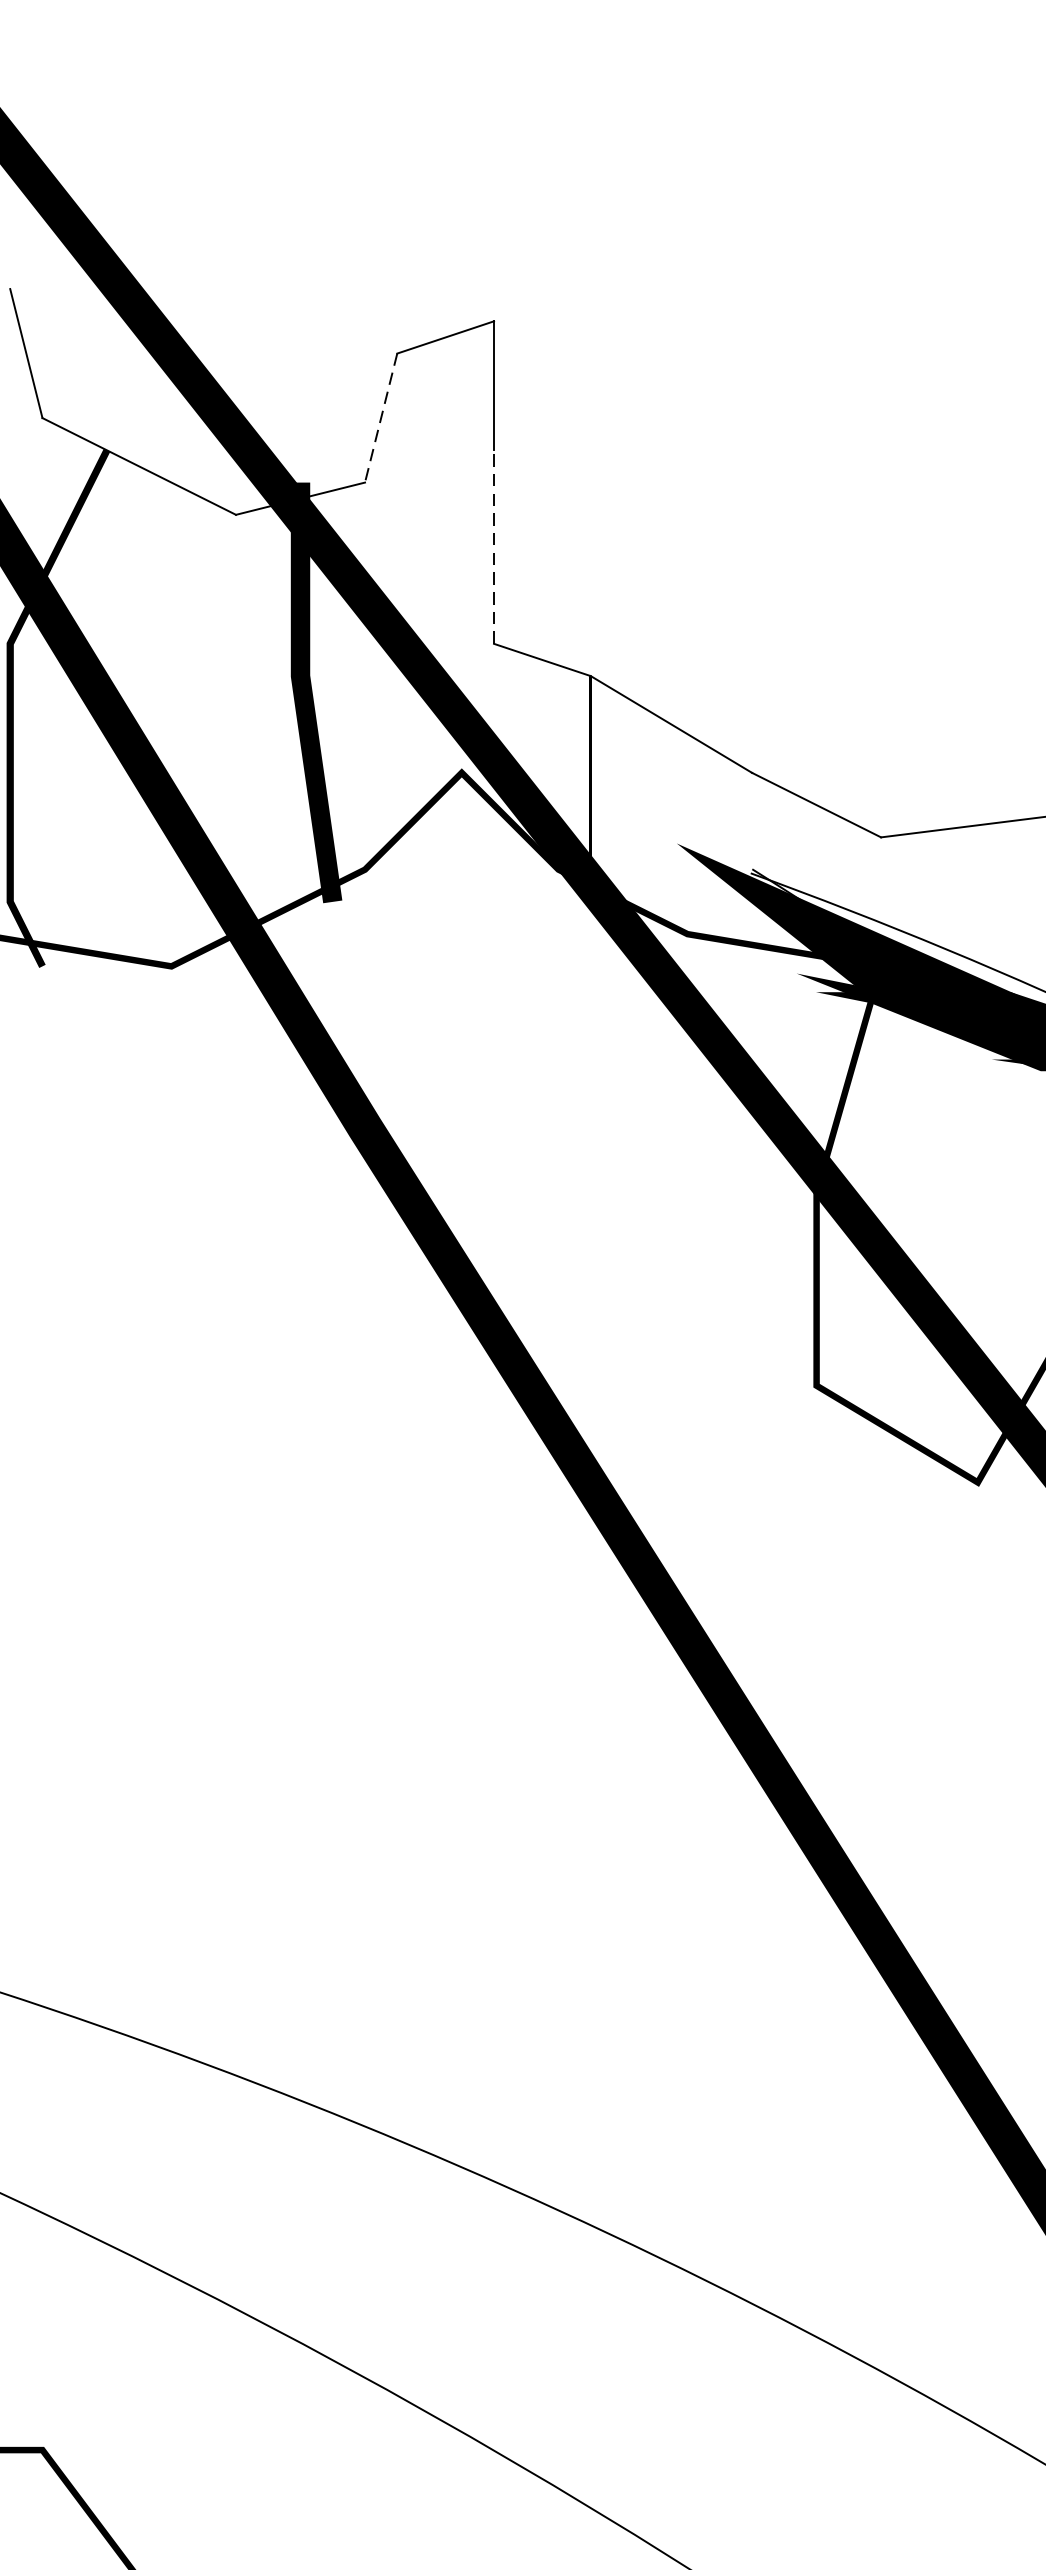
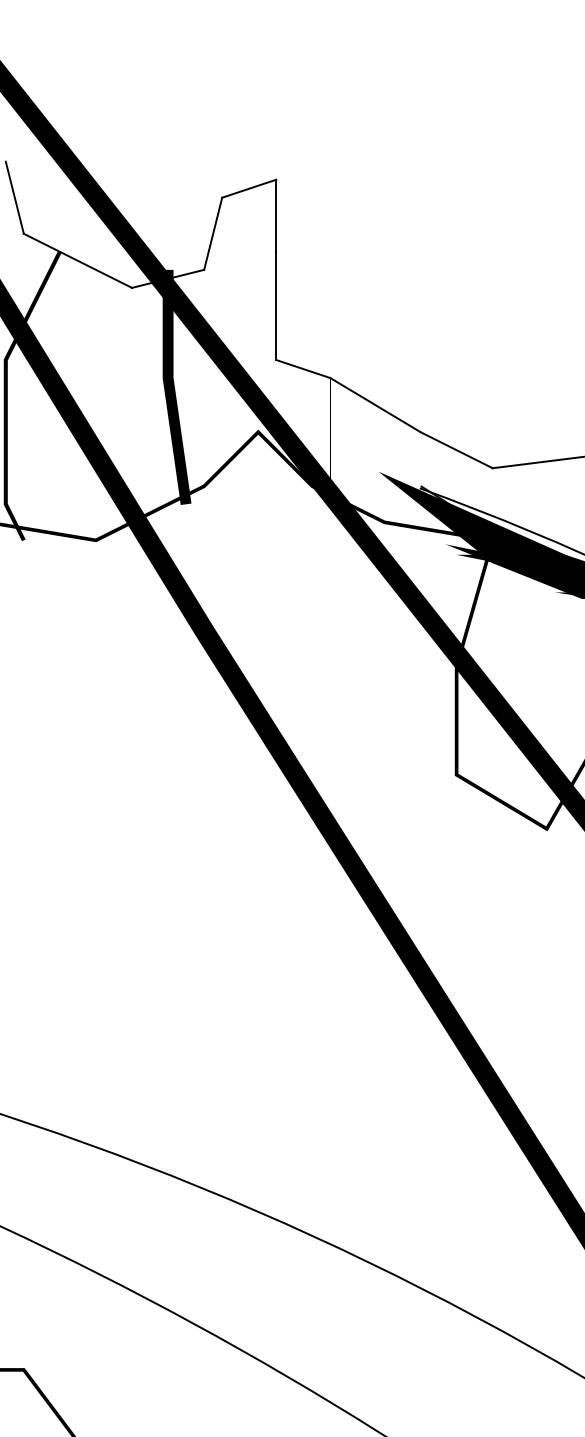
line: (381, 419) -> (213, 234), dashed -> solid
line: (494, 546) -> (276, 305), dashed -> solid

